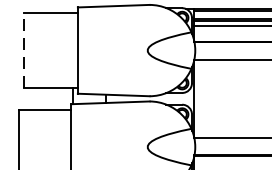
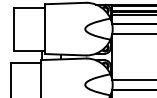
line: (23, 51) -> (13, 29), dashed -> solid

